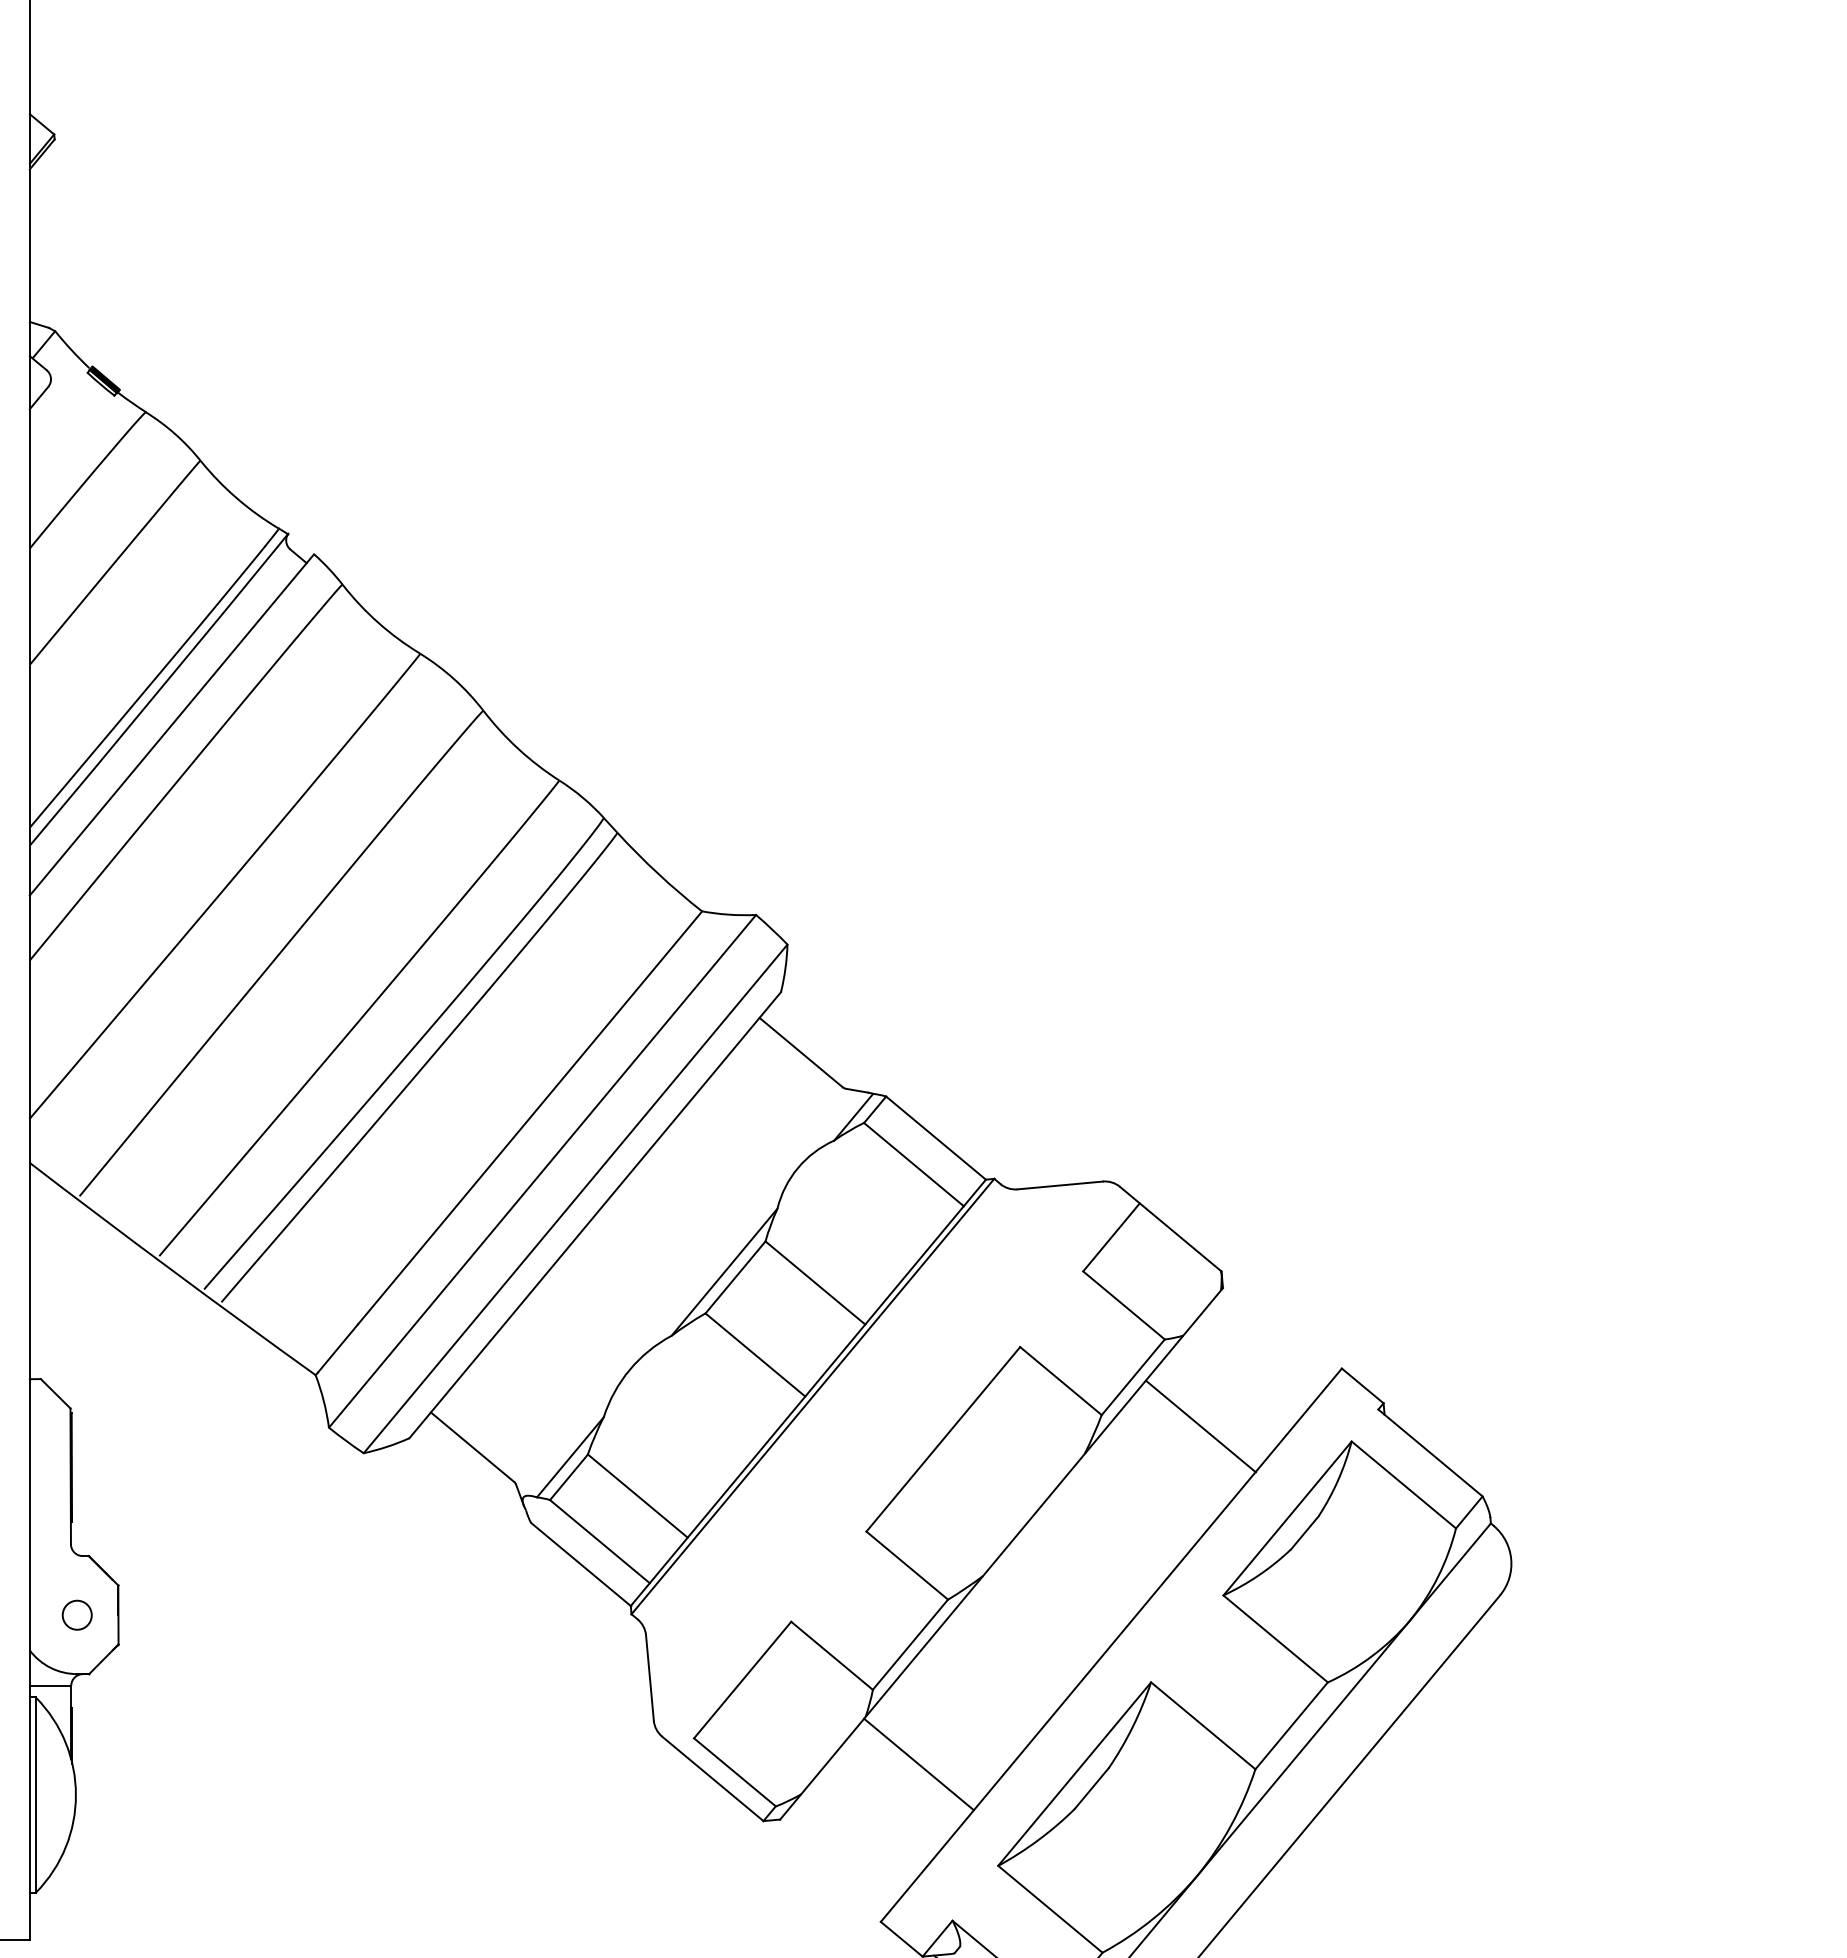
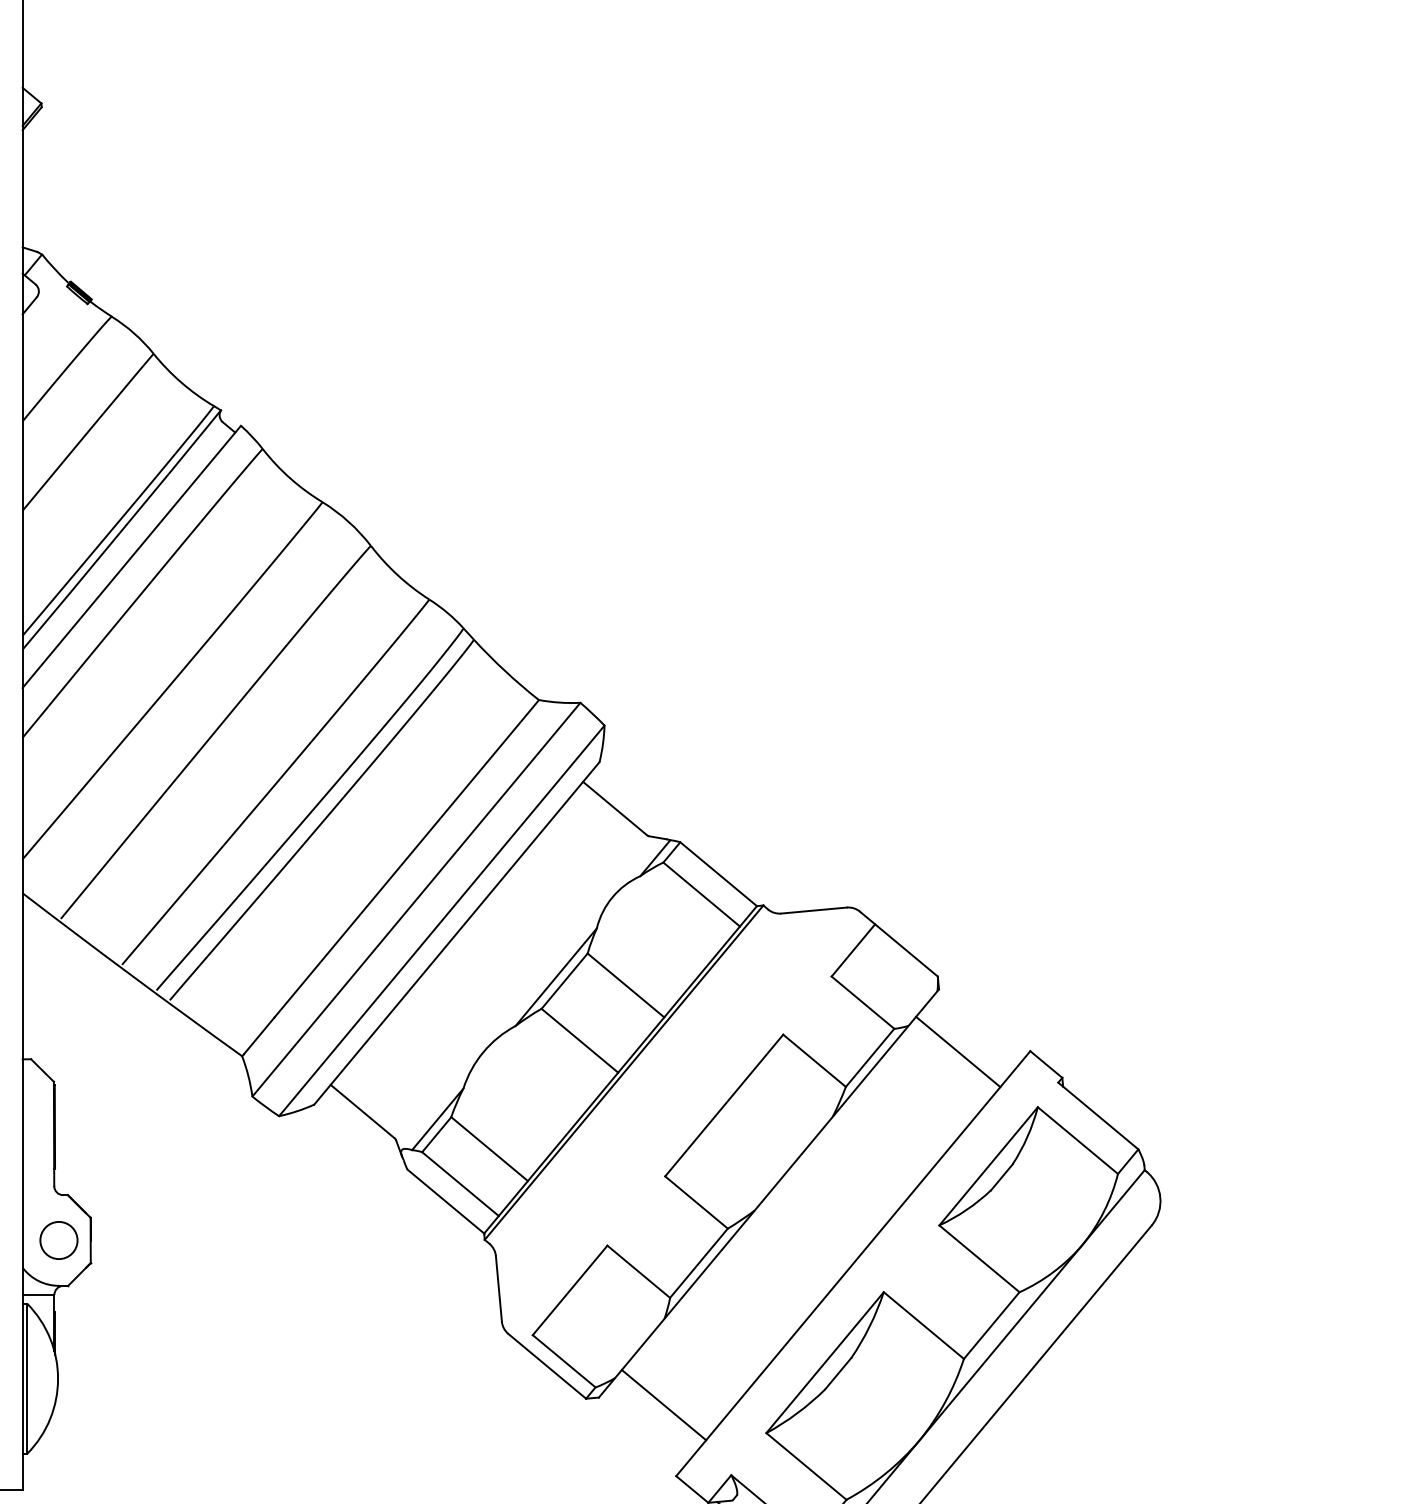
line: (1200, 1426) -> (957, 1051), moved
circle: (77, 1615) -> (59, 1240), size x1.67
line: (918, 1764) -> (663, 1405), moved

